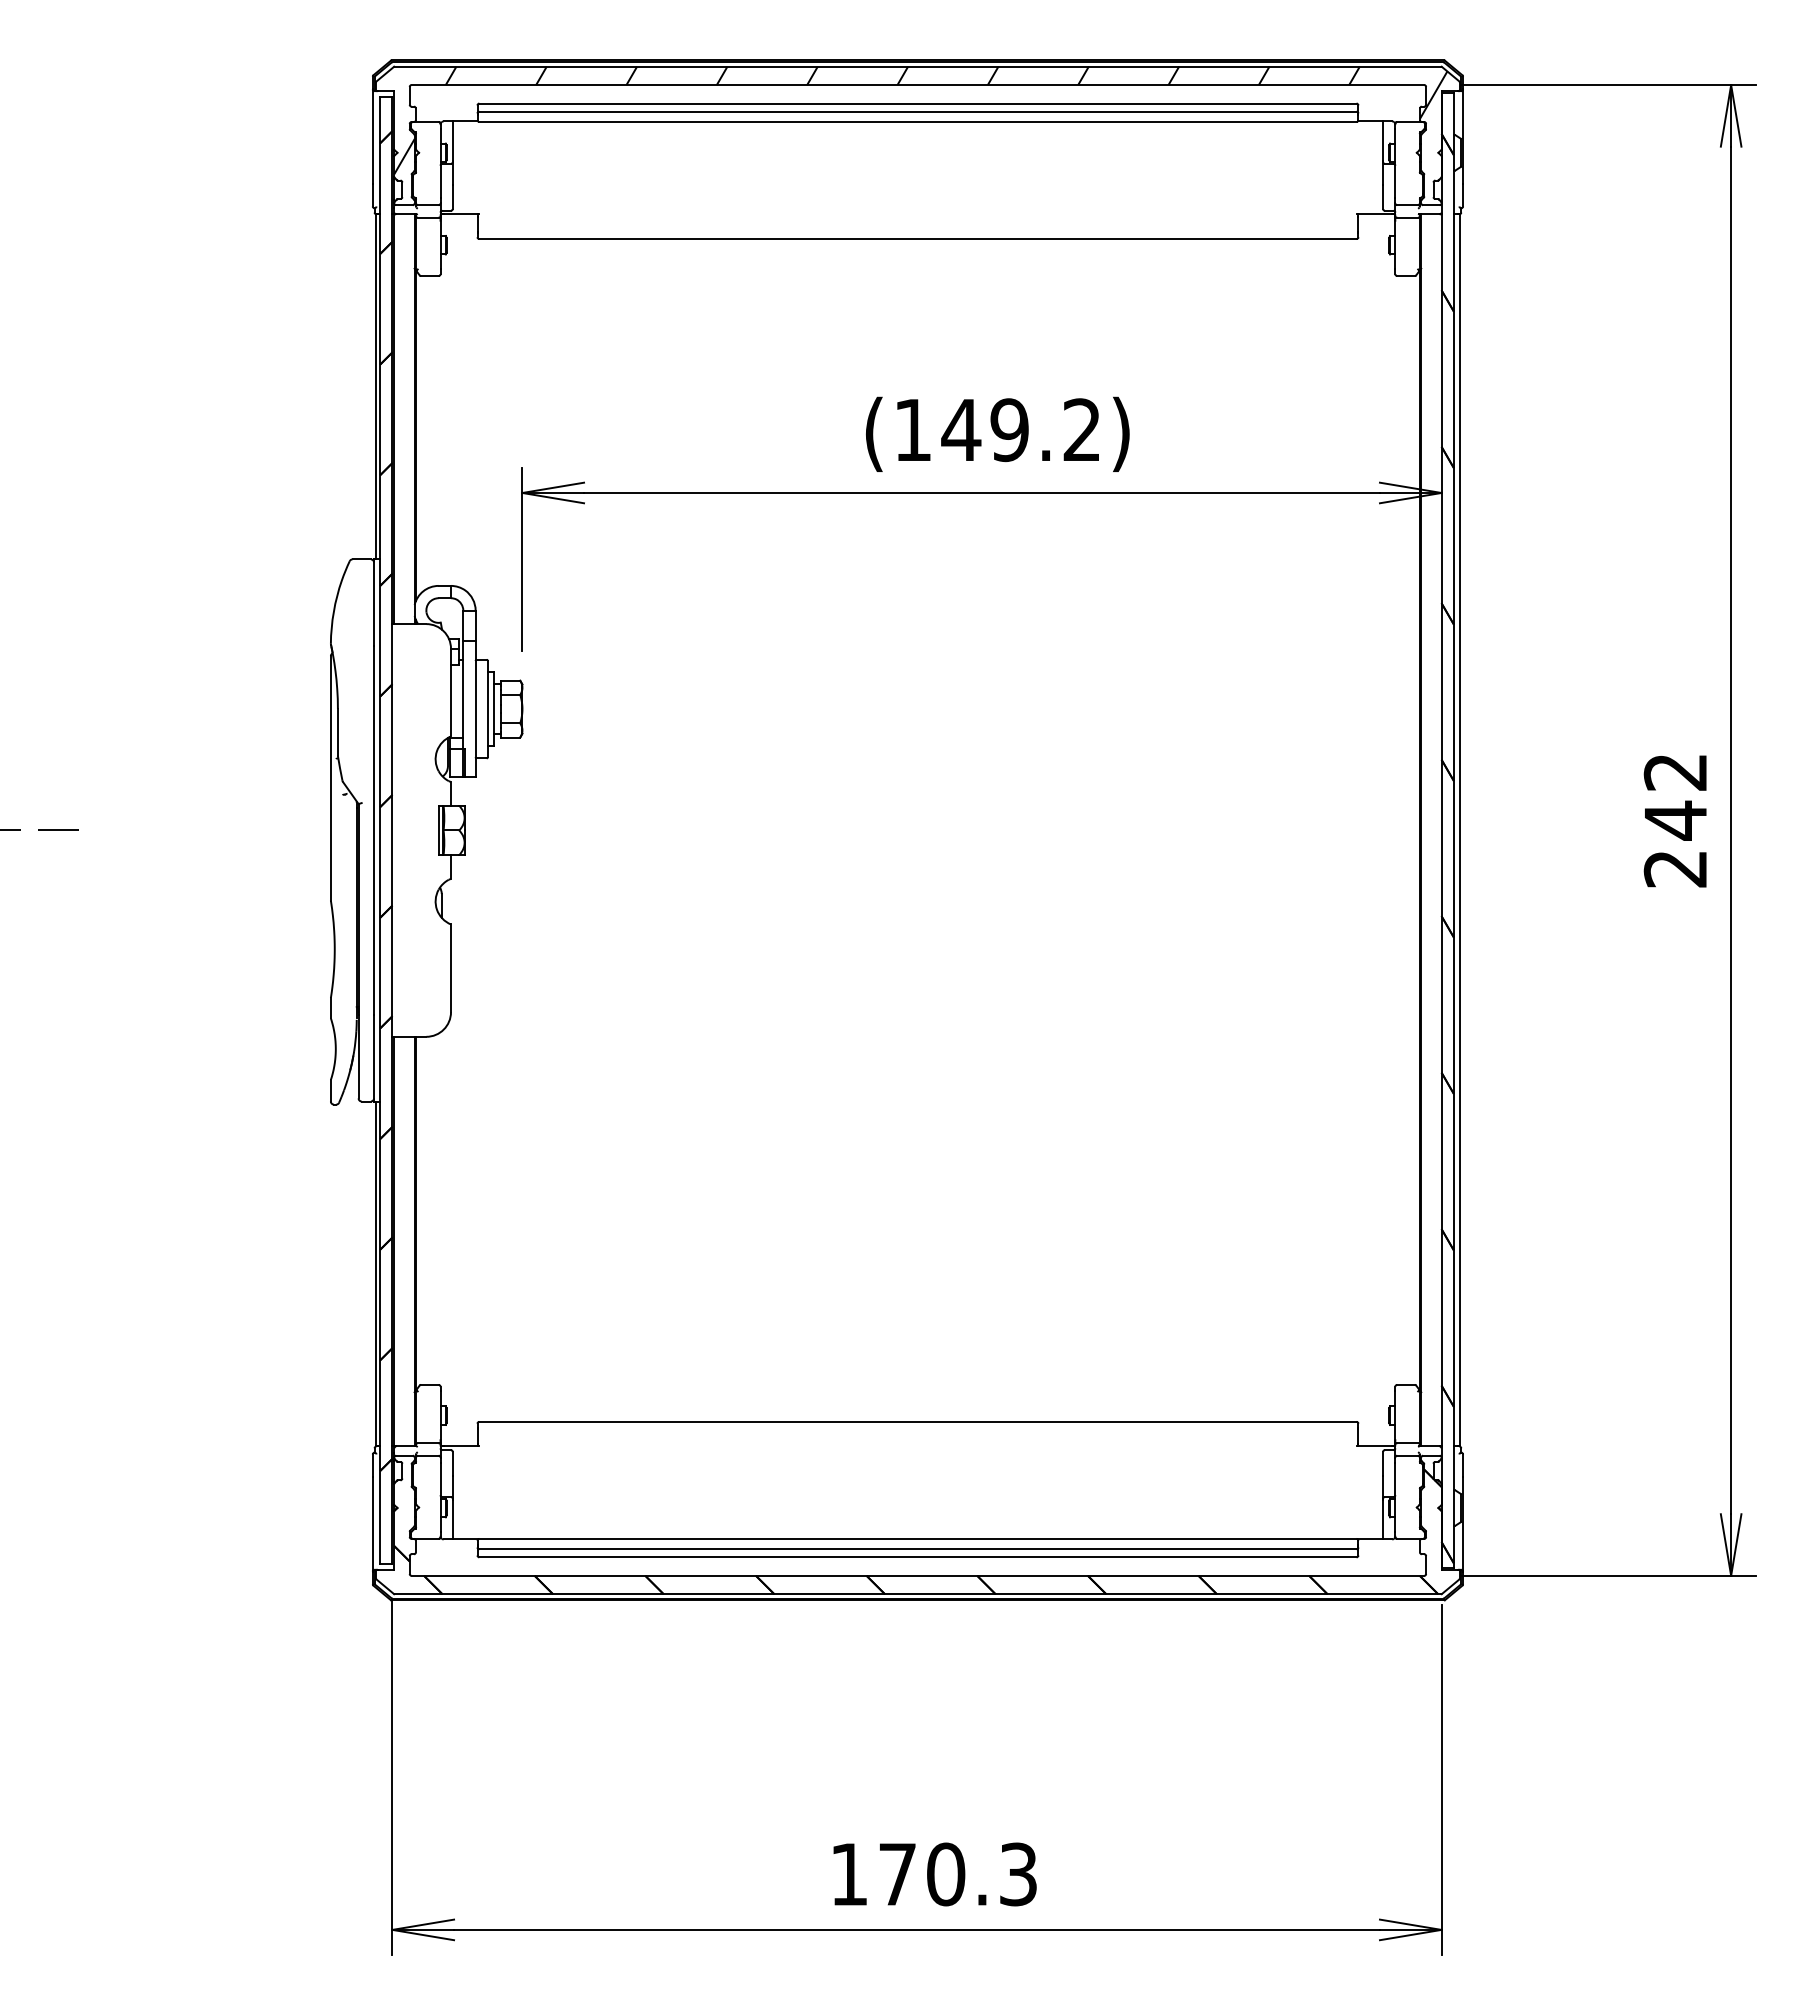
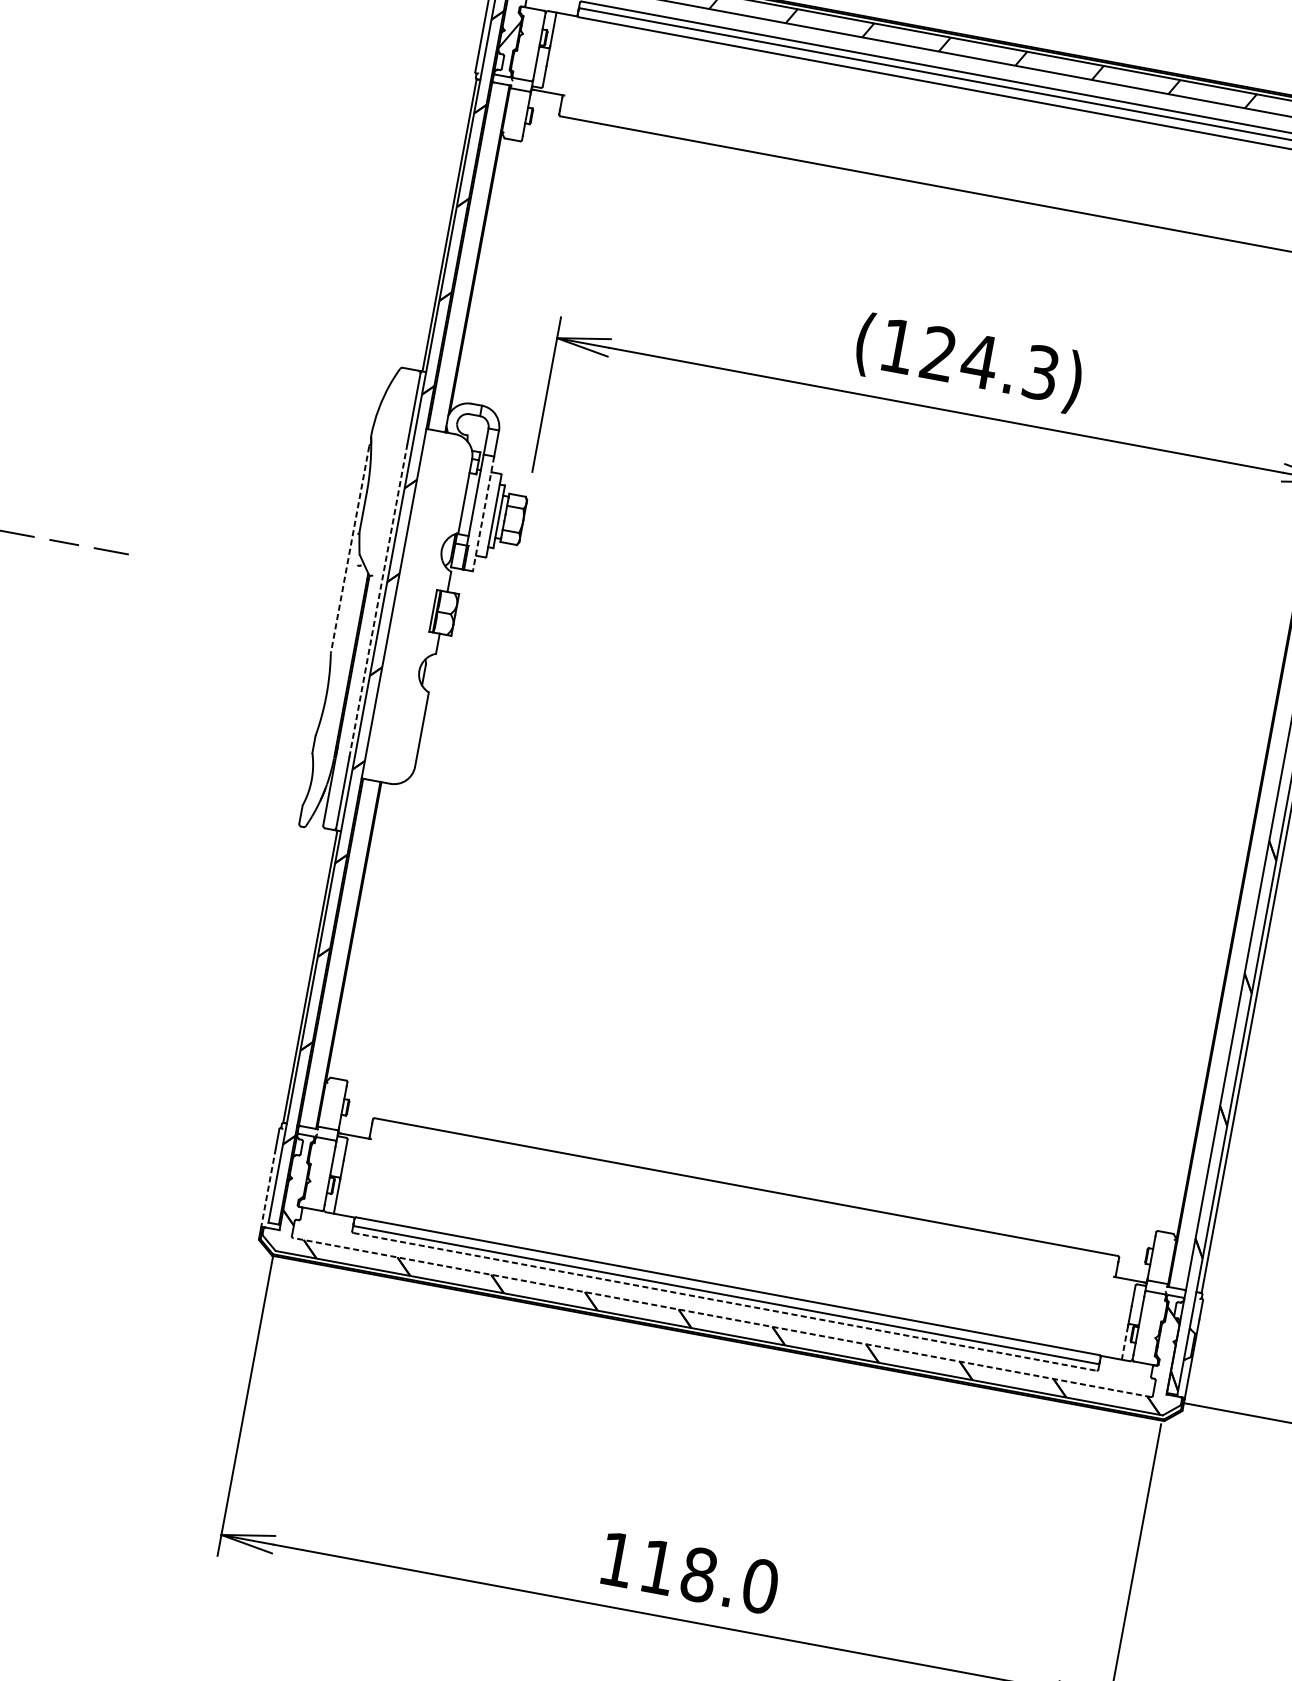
text: (1020, 430) -> (988, 363), (149.2) -> (124.3)
line: (475, 709) -> (483, 514), solid -> dashed
line: (330, 778) -> (349, 549), solid -> dashed
line: (374, 830) -> (378, 600), solid -> dashed
line: (1383, 1519) -> (1125, 1342), solid -> dashed
line: (372, 1524) -> (268, 1188), solid -> dashed
line: (917, 1557) -> (724, 1301), solid -> dashed
line: (917, 1575) -> (721, 1317), solid -> dashed
text: (958, 1874) -> (709, 1576), 170.3 -> 118.0

